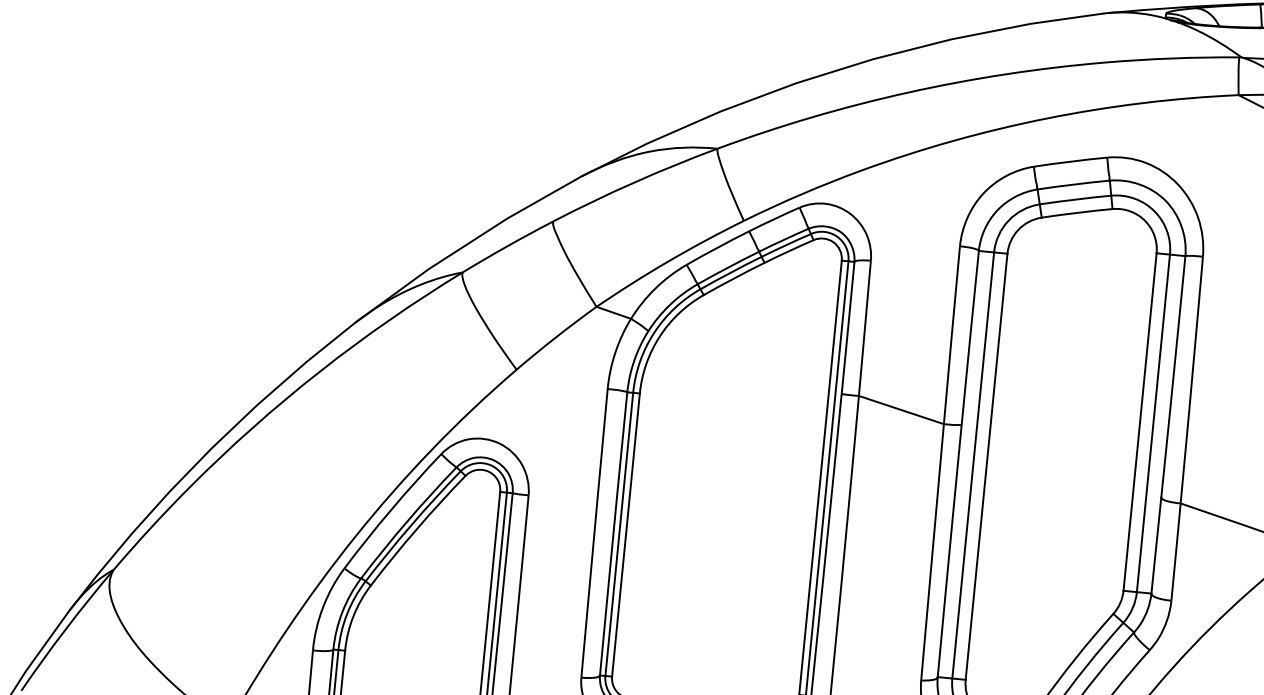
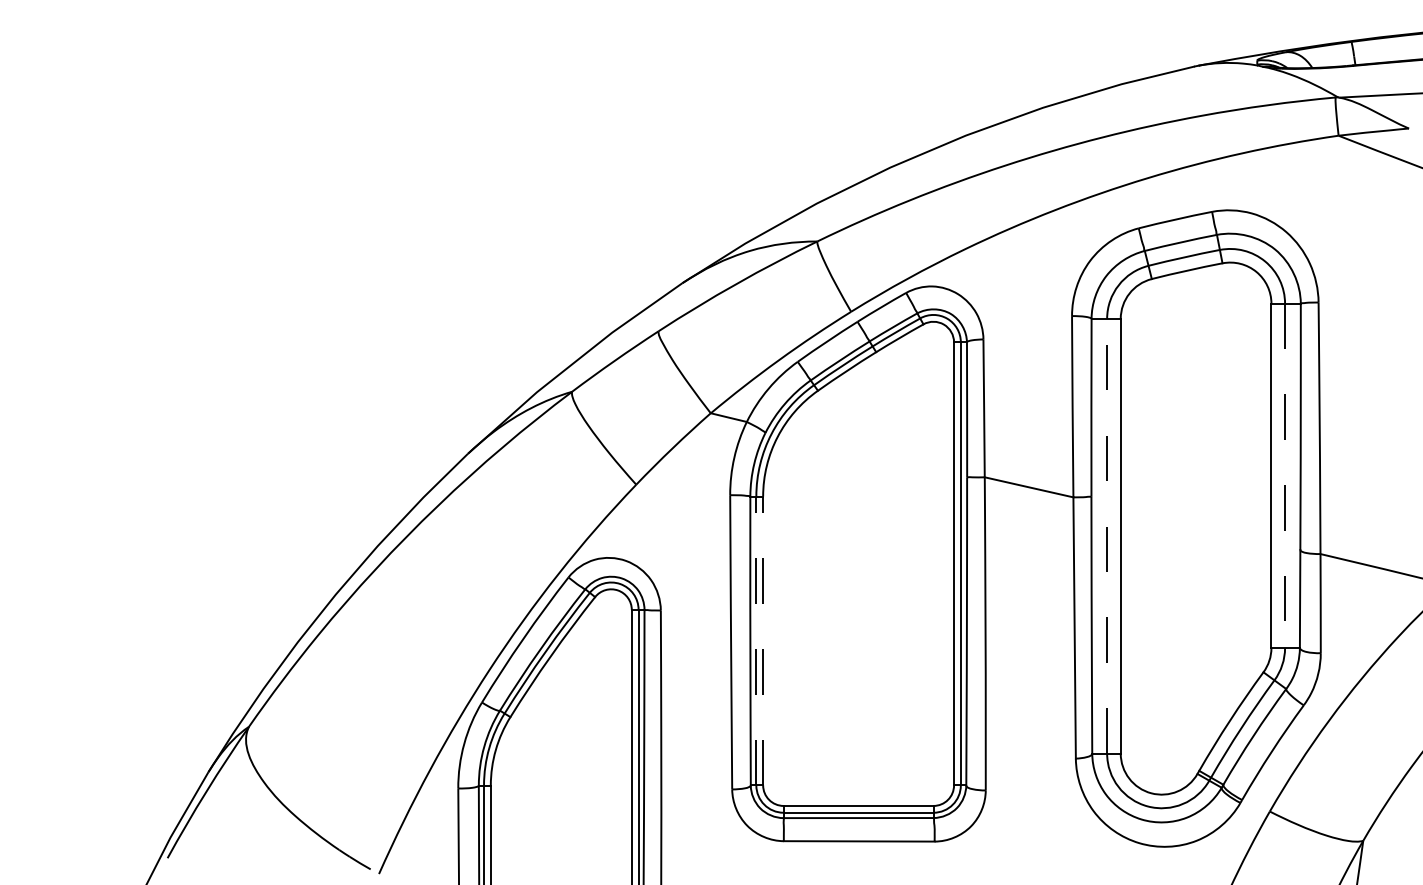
line: (1153, 424) -> (1285, 476), solid -> dashed
line: (973, 464) -> (1107, 535), solid -> dashed
line: (619, 533) -> (756, 640), solid -> dashed
line: (626, 534) -> (763, 640), solid -> dashed

